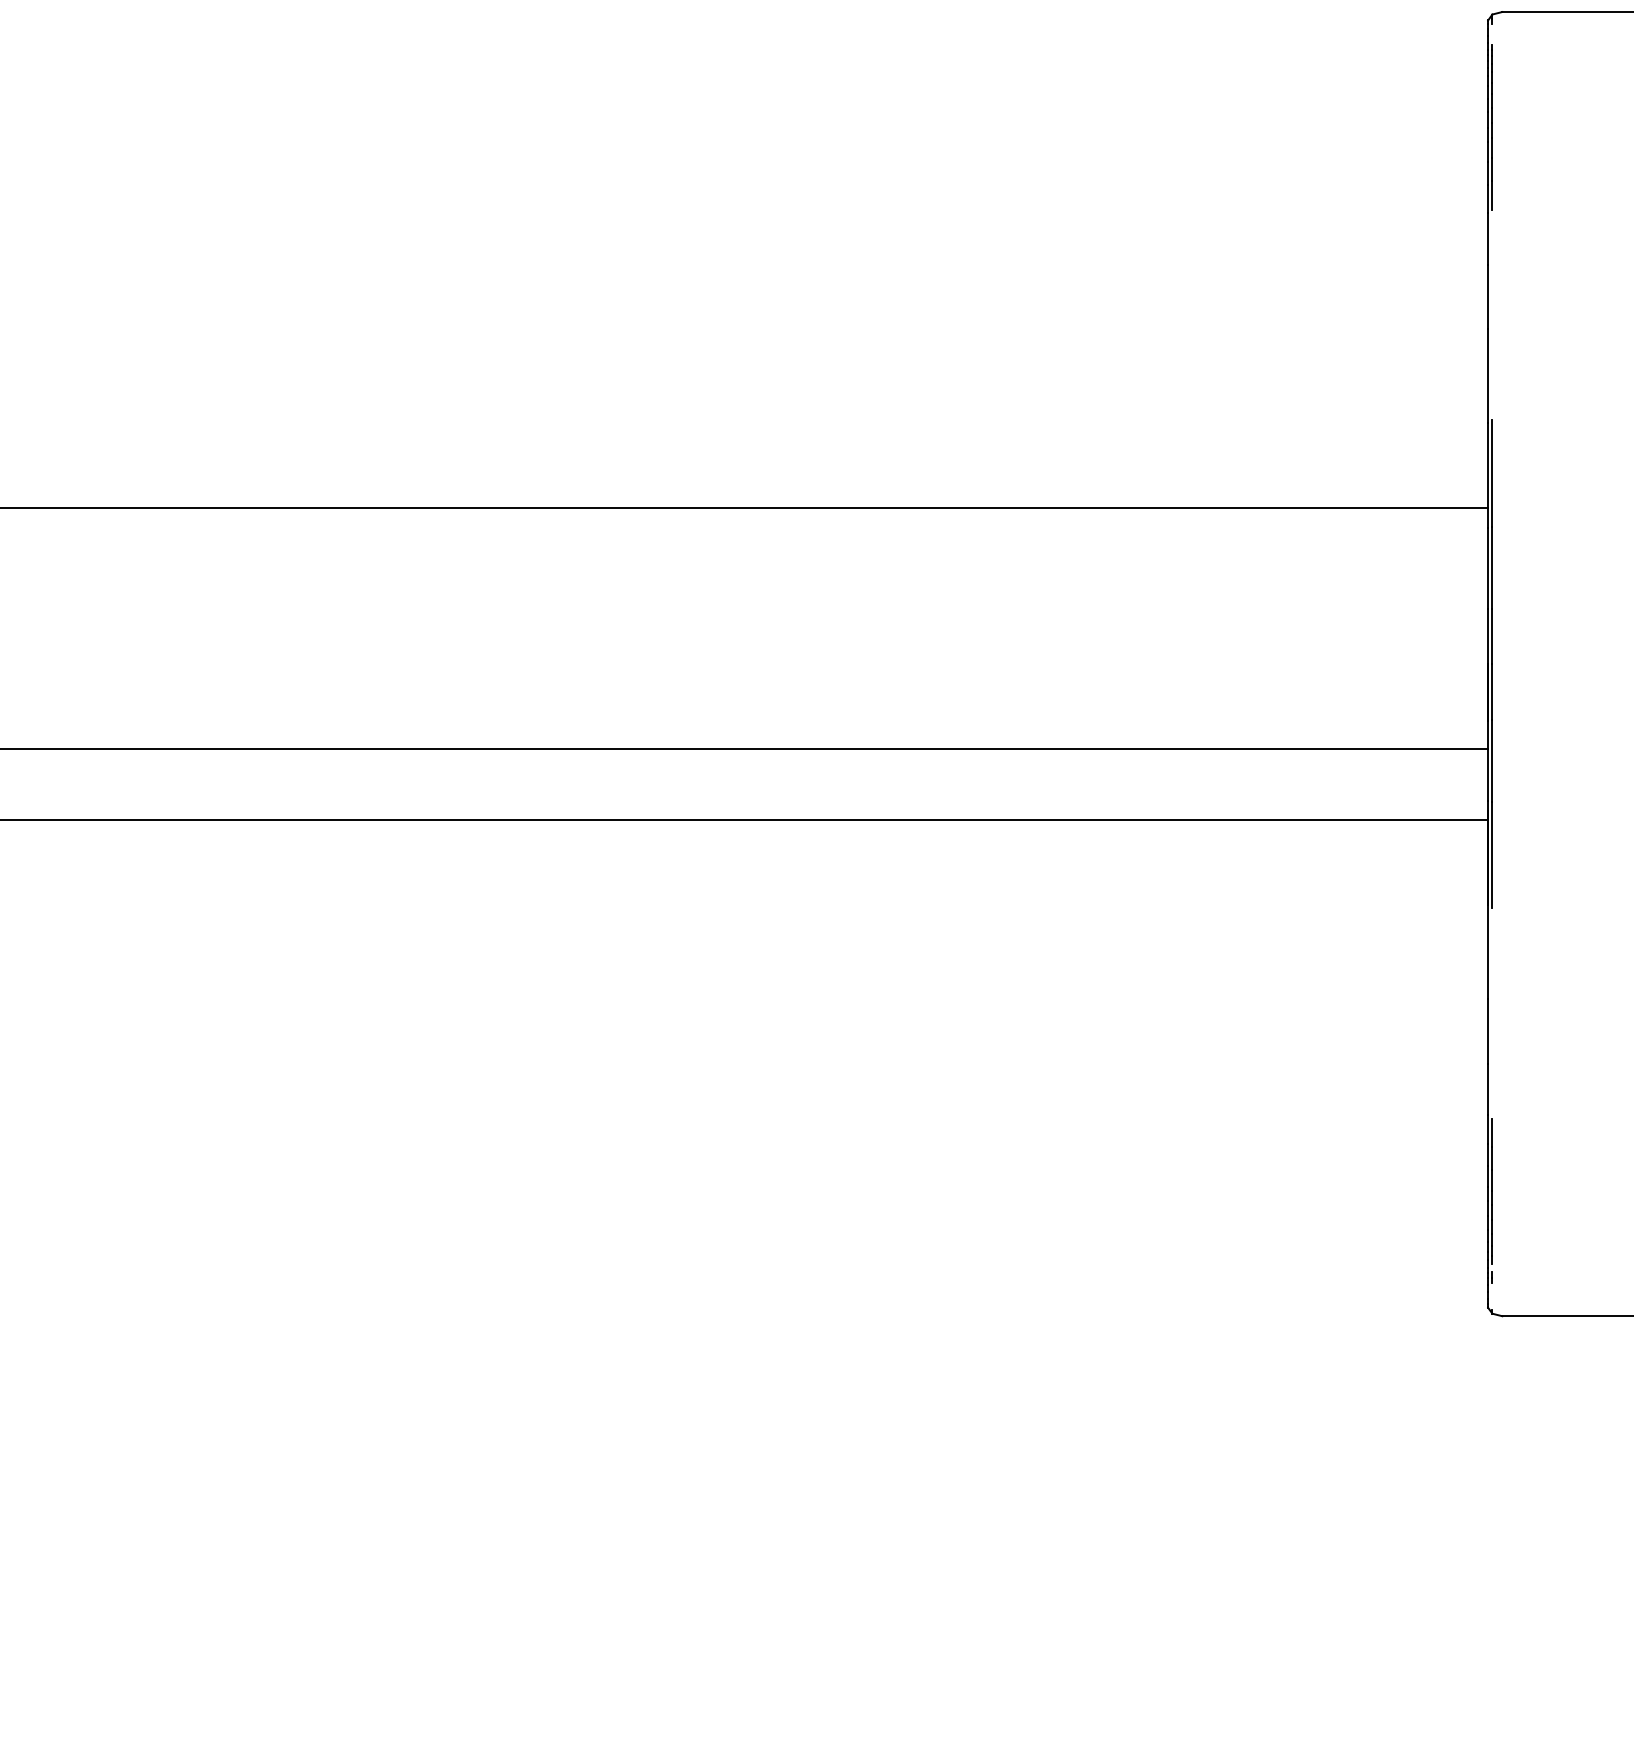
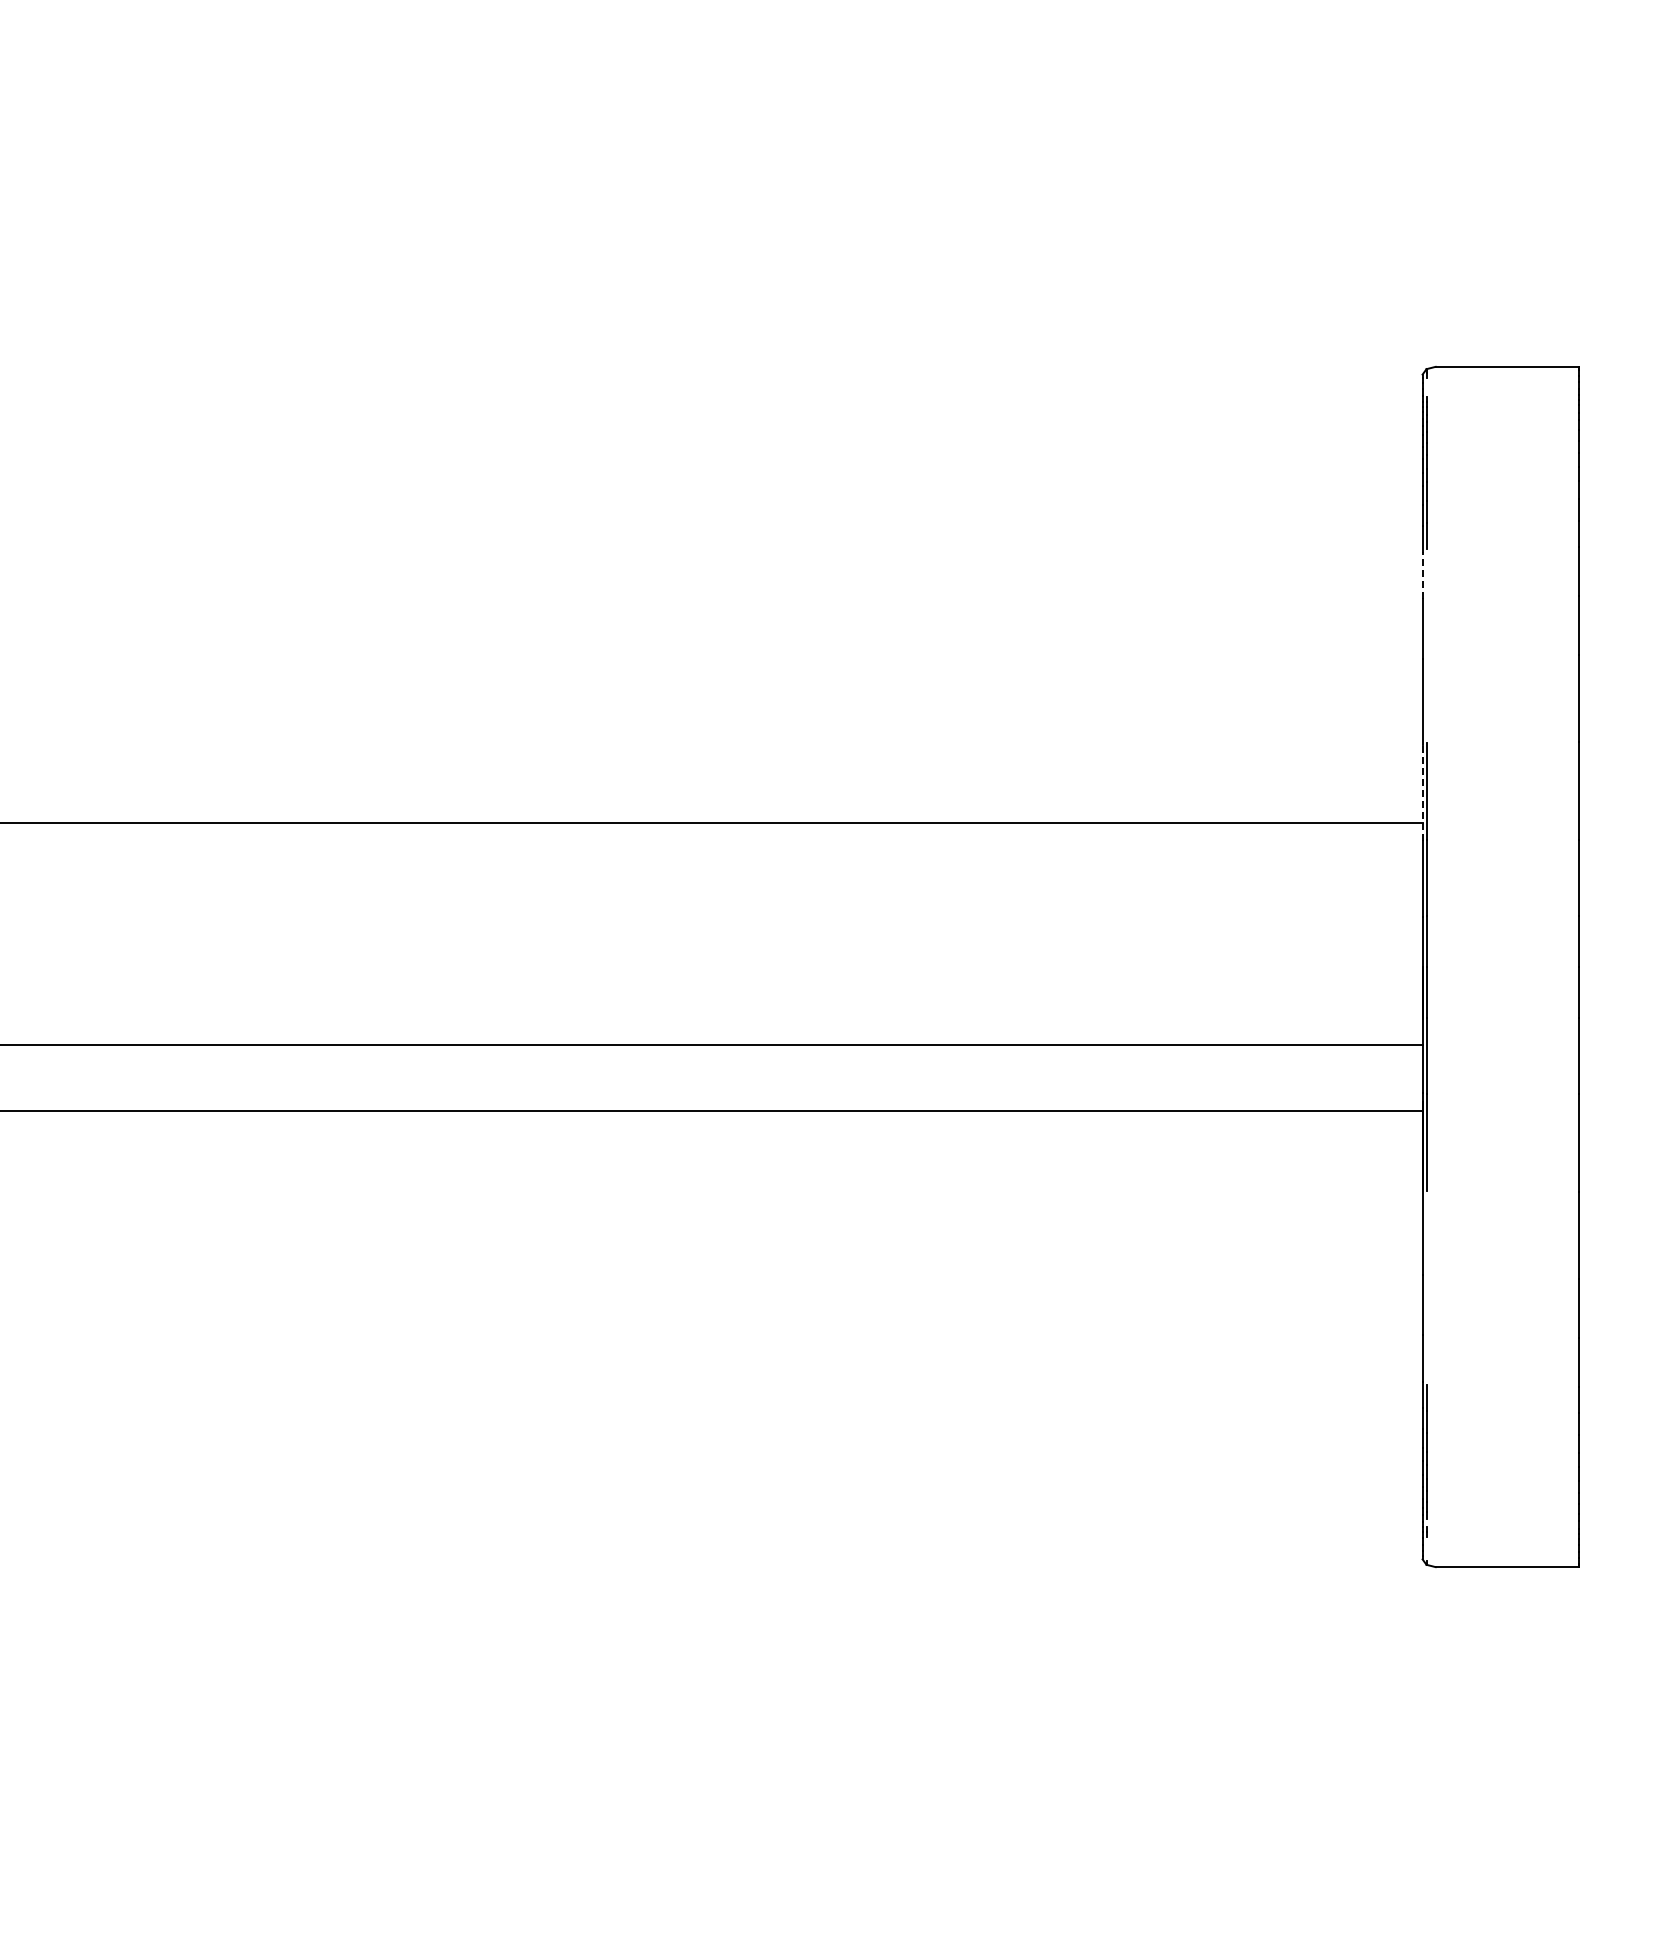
line: (1488, 238) -> (1422, 575), solid -> dashed
line: (1488, 474) -> (1422, 792), solid -> dashed

